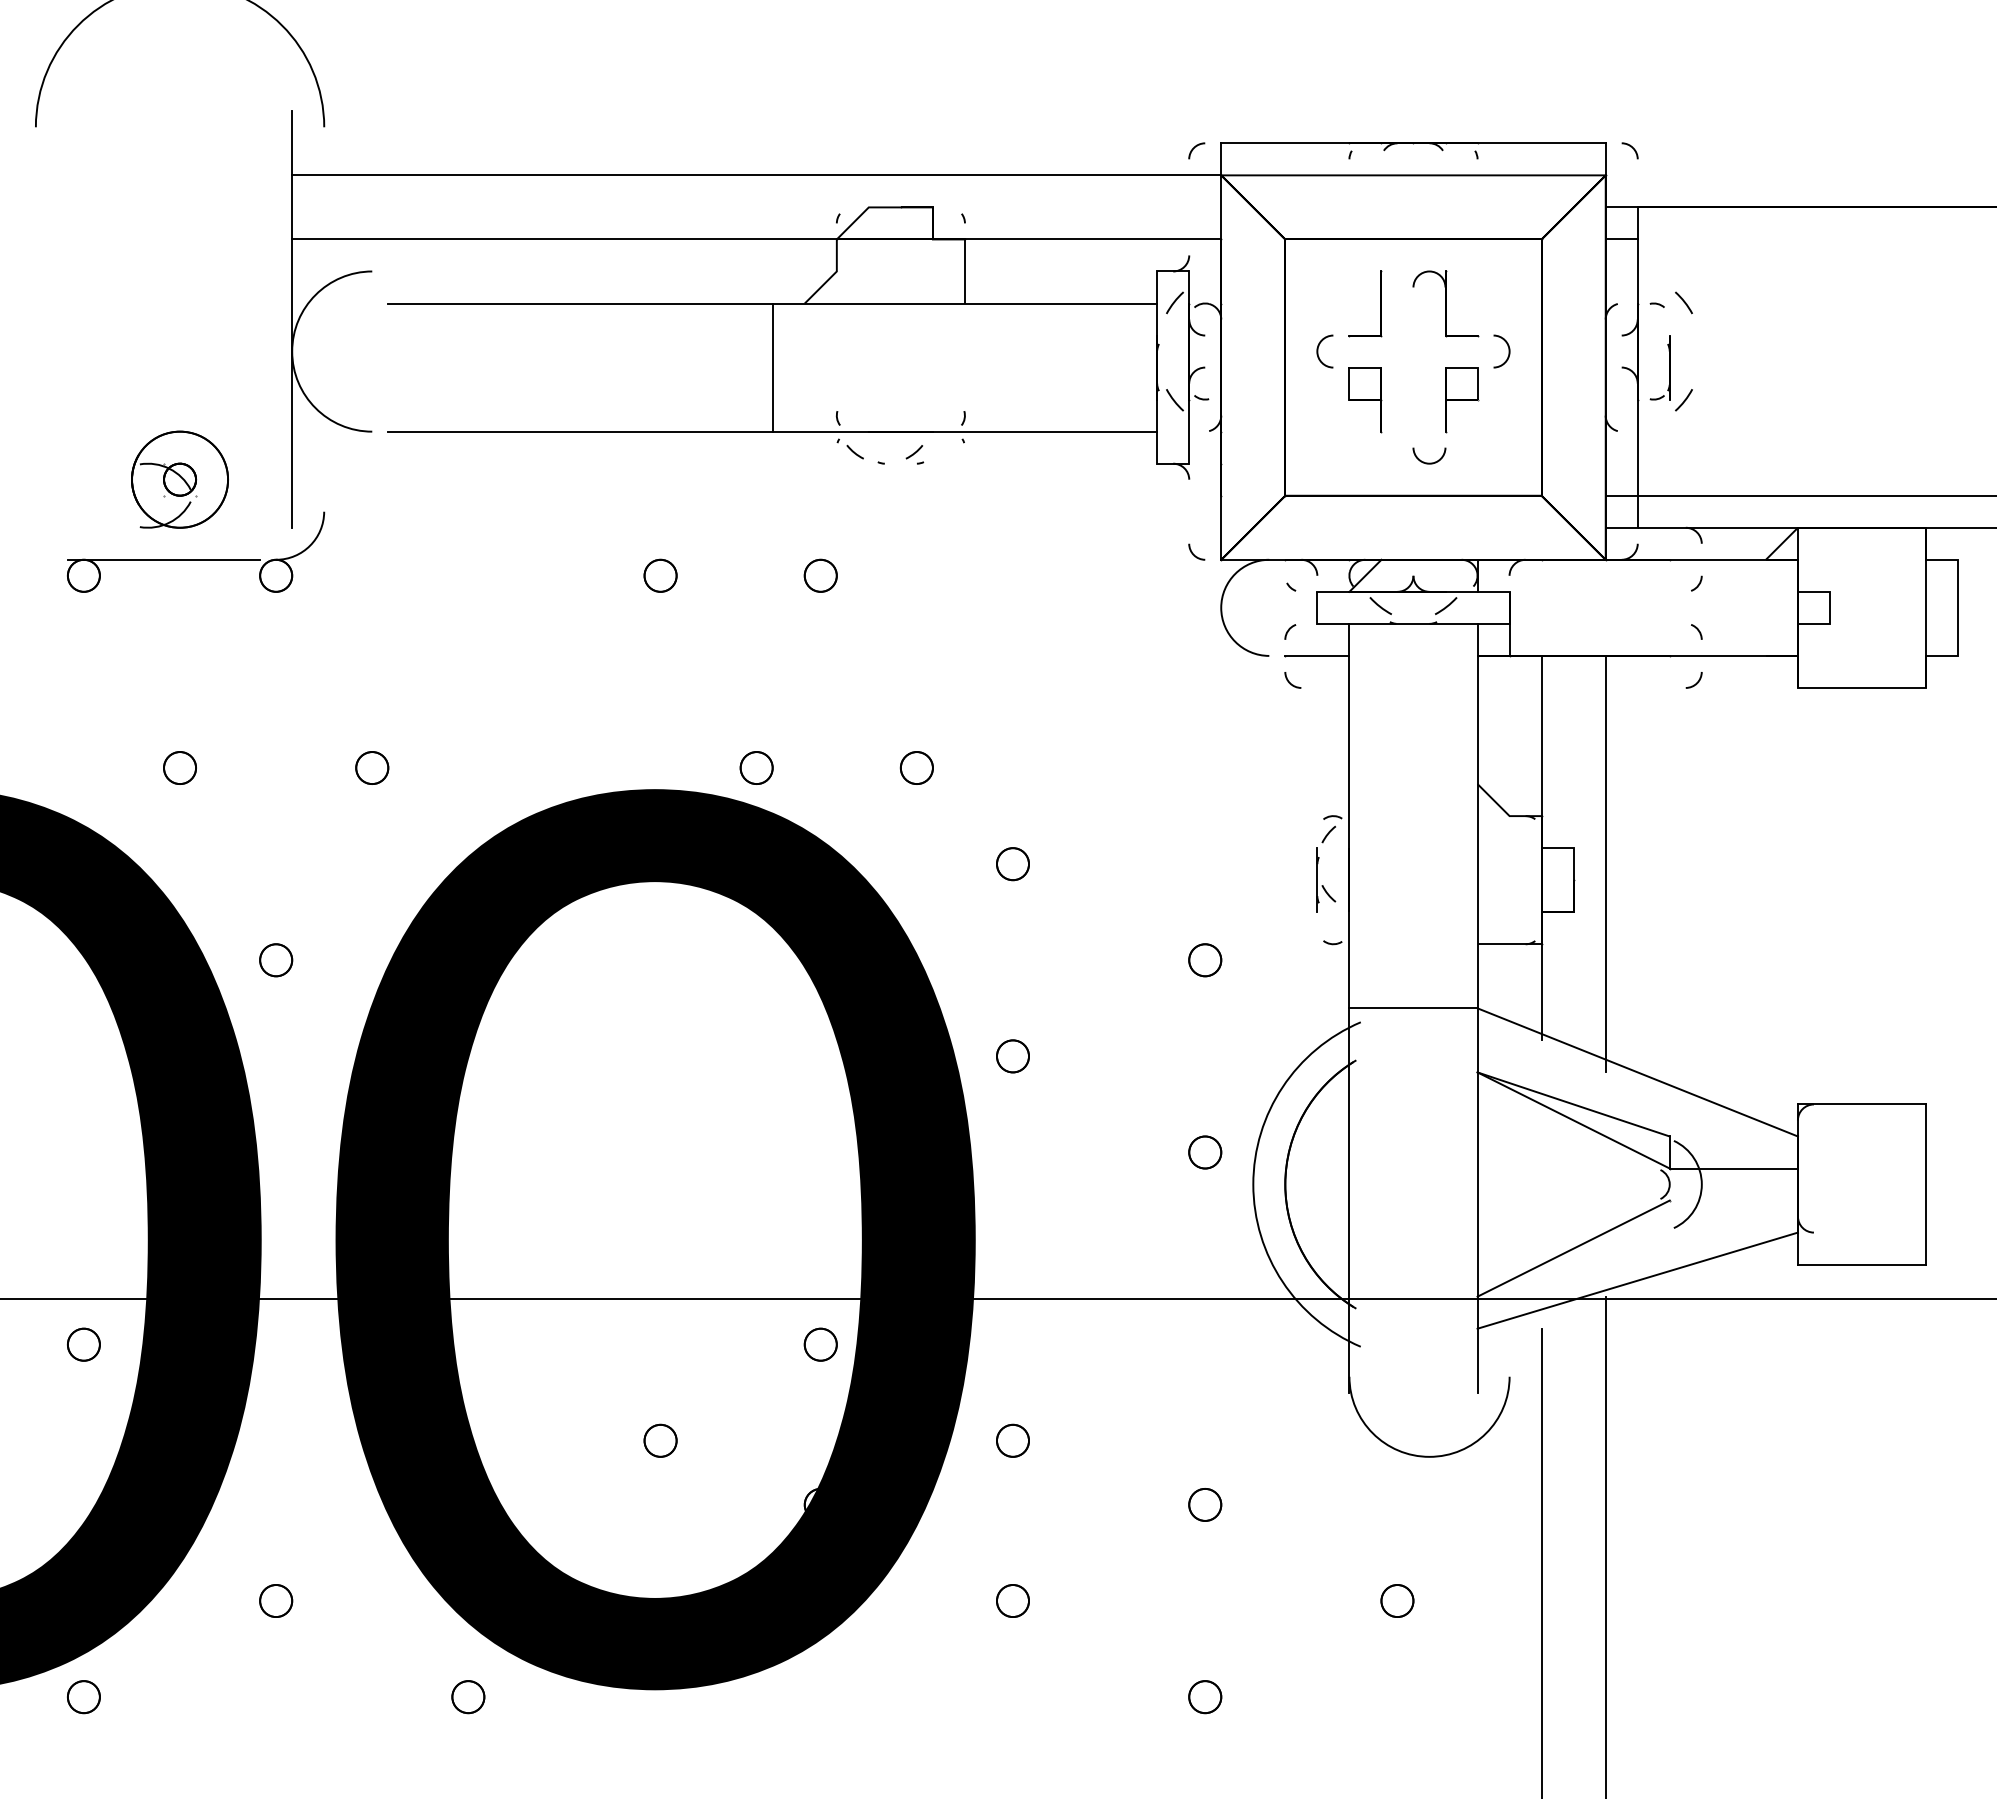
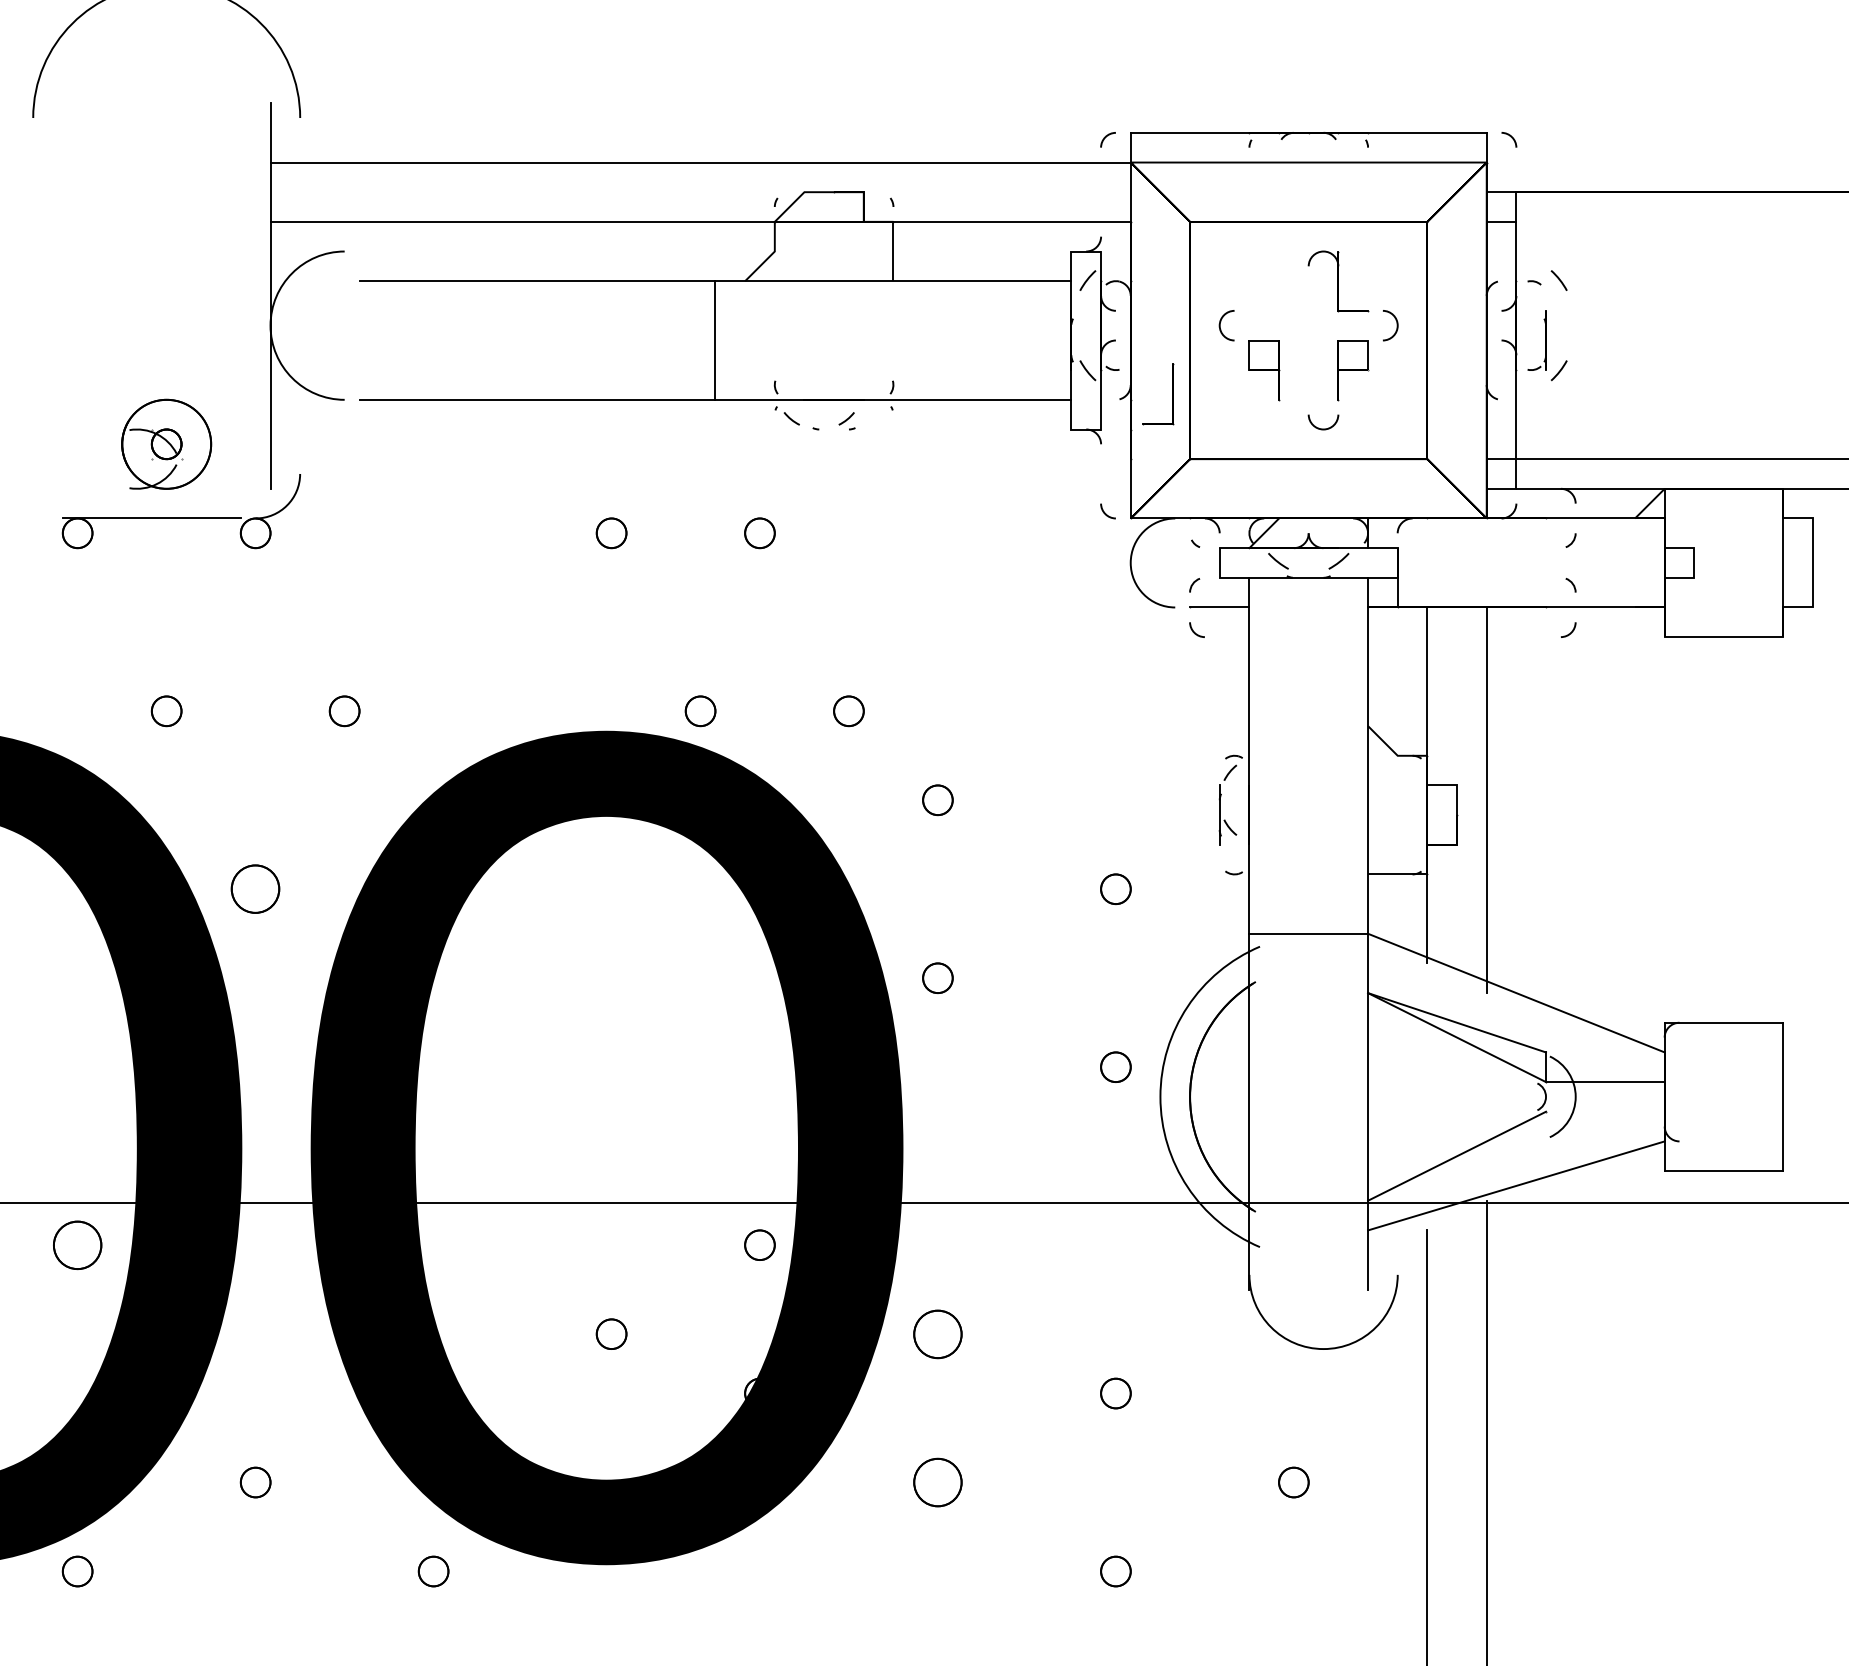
part: (1380, 303) -> (1171, 394), moved
part: (276, 960) -> (256, 889), size x1.6
part: (83, 1344) -> (77, 1245), size x1.6
part: (1012, 1440) -> (937, 1333), size x1.6
part: (1012, 1600) -> (937, 1482), size x1.6

